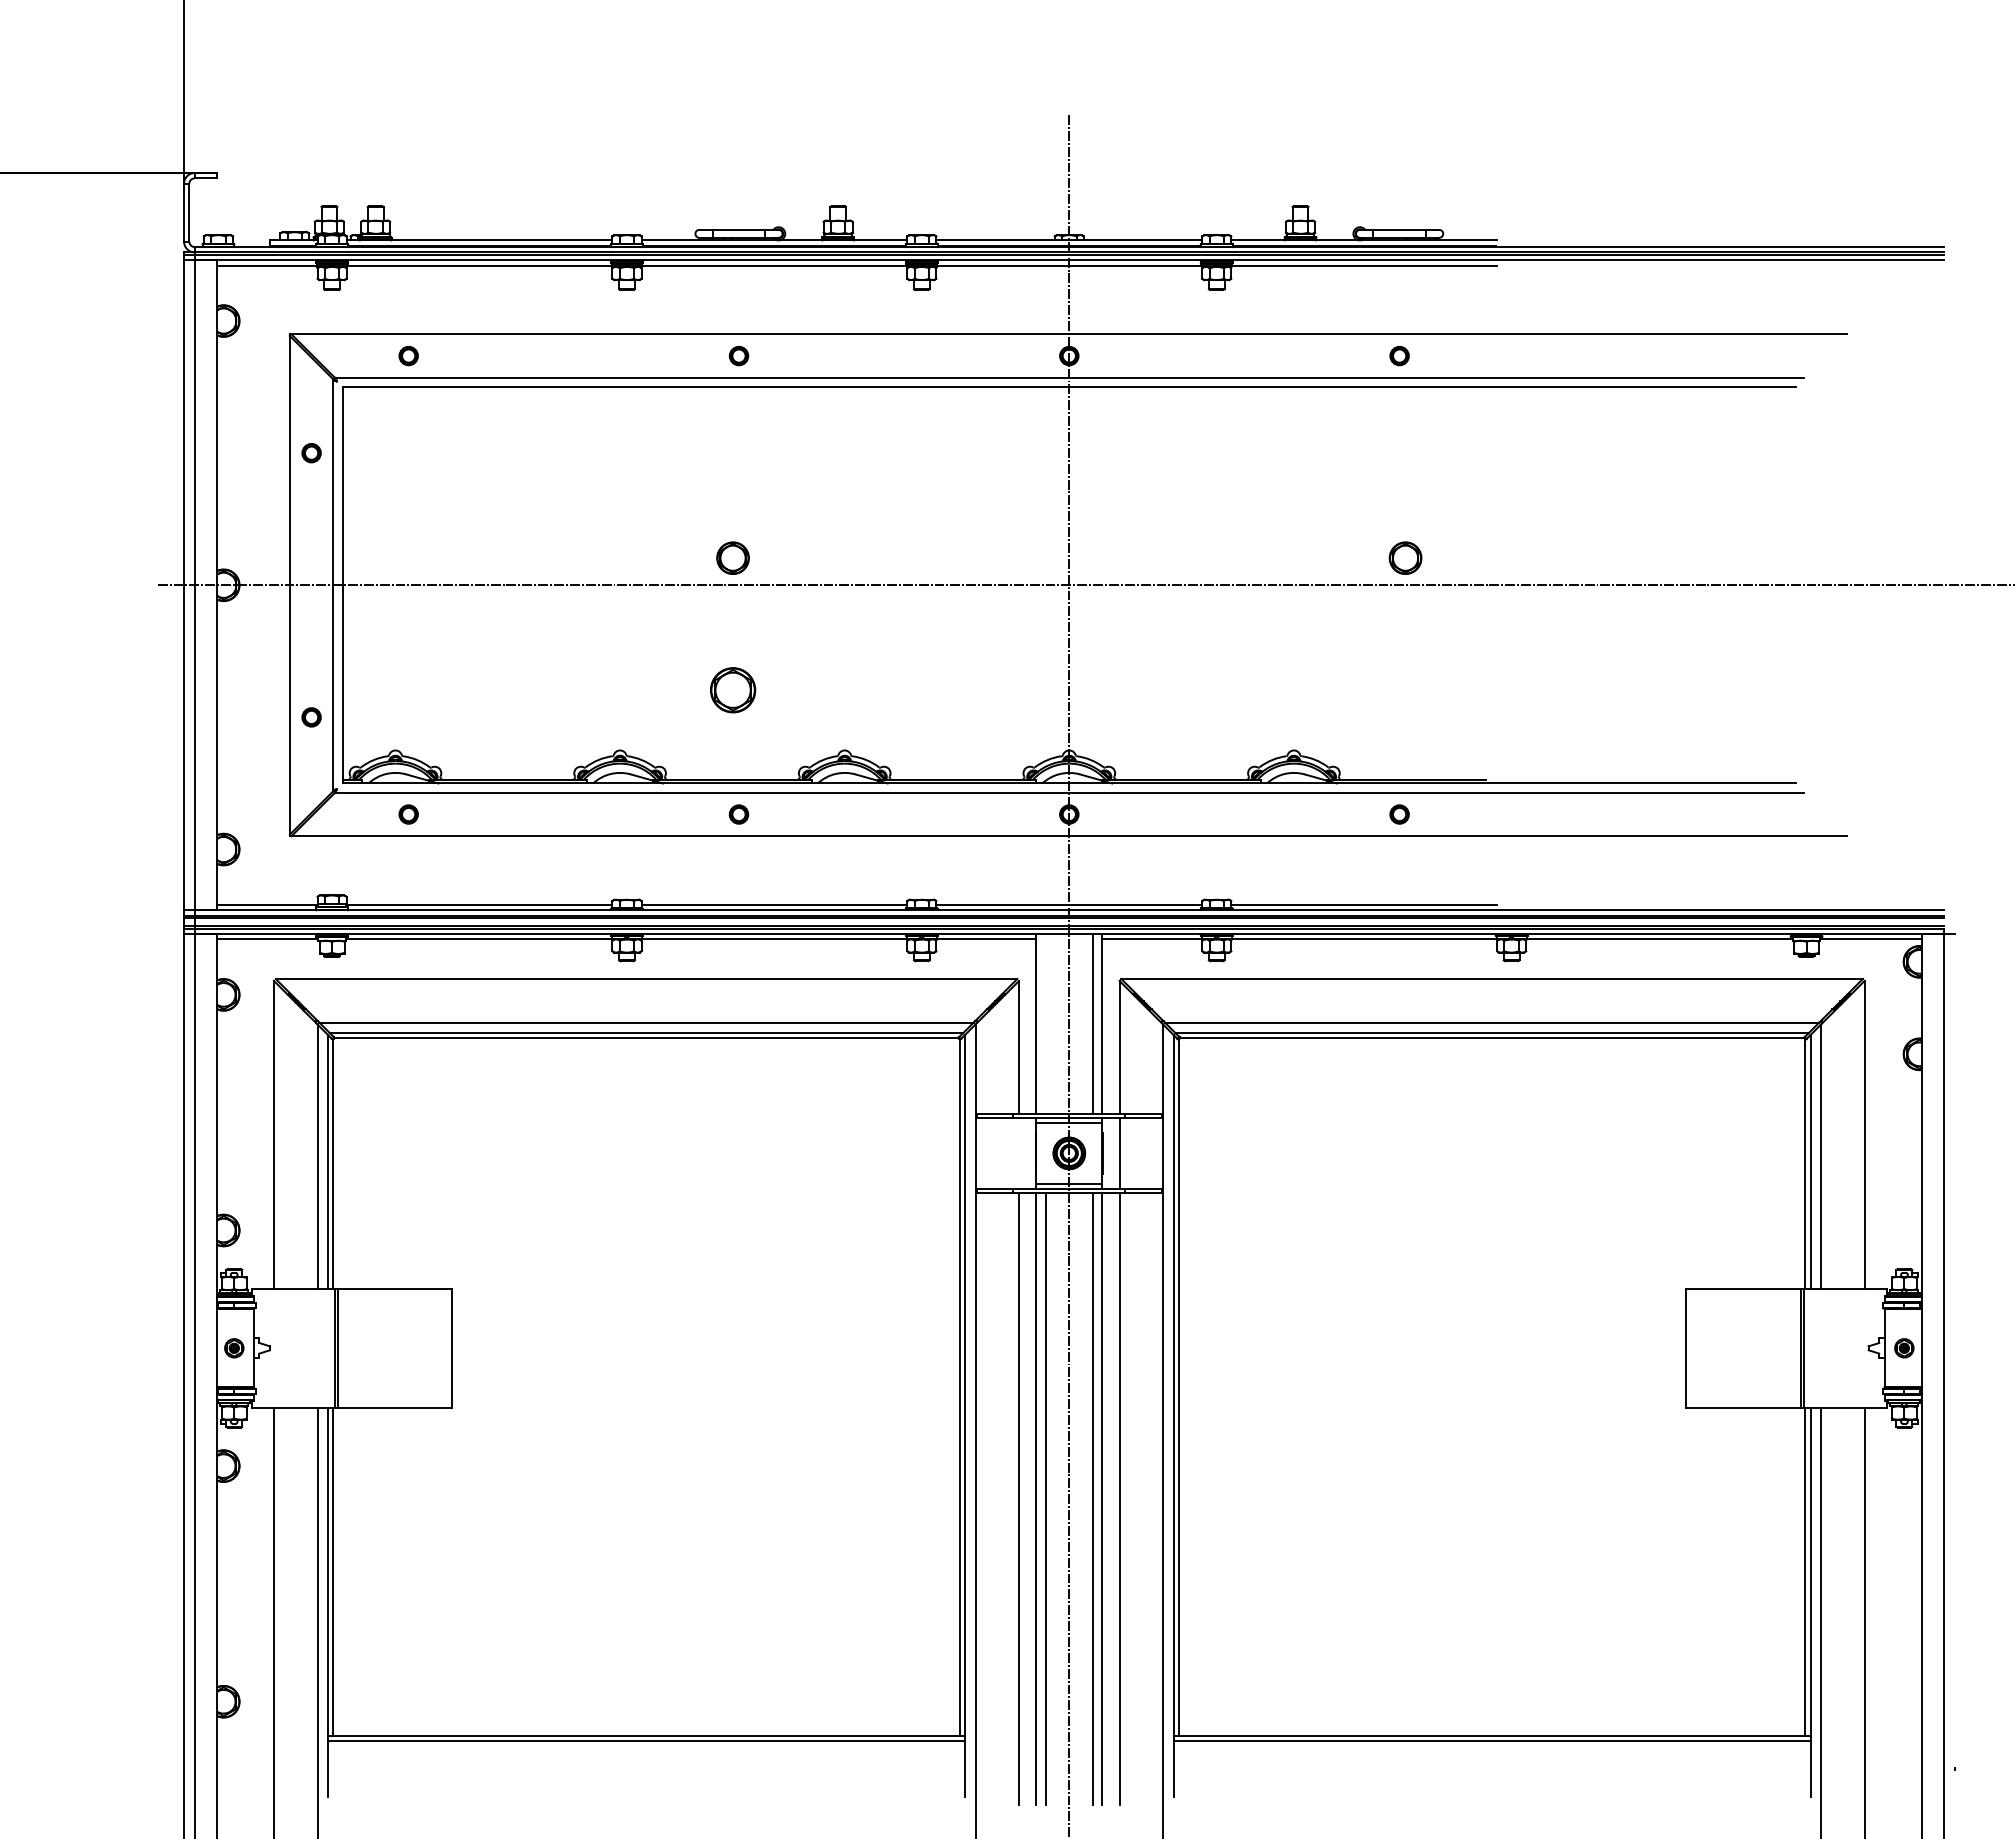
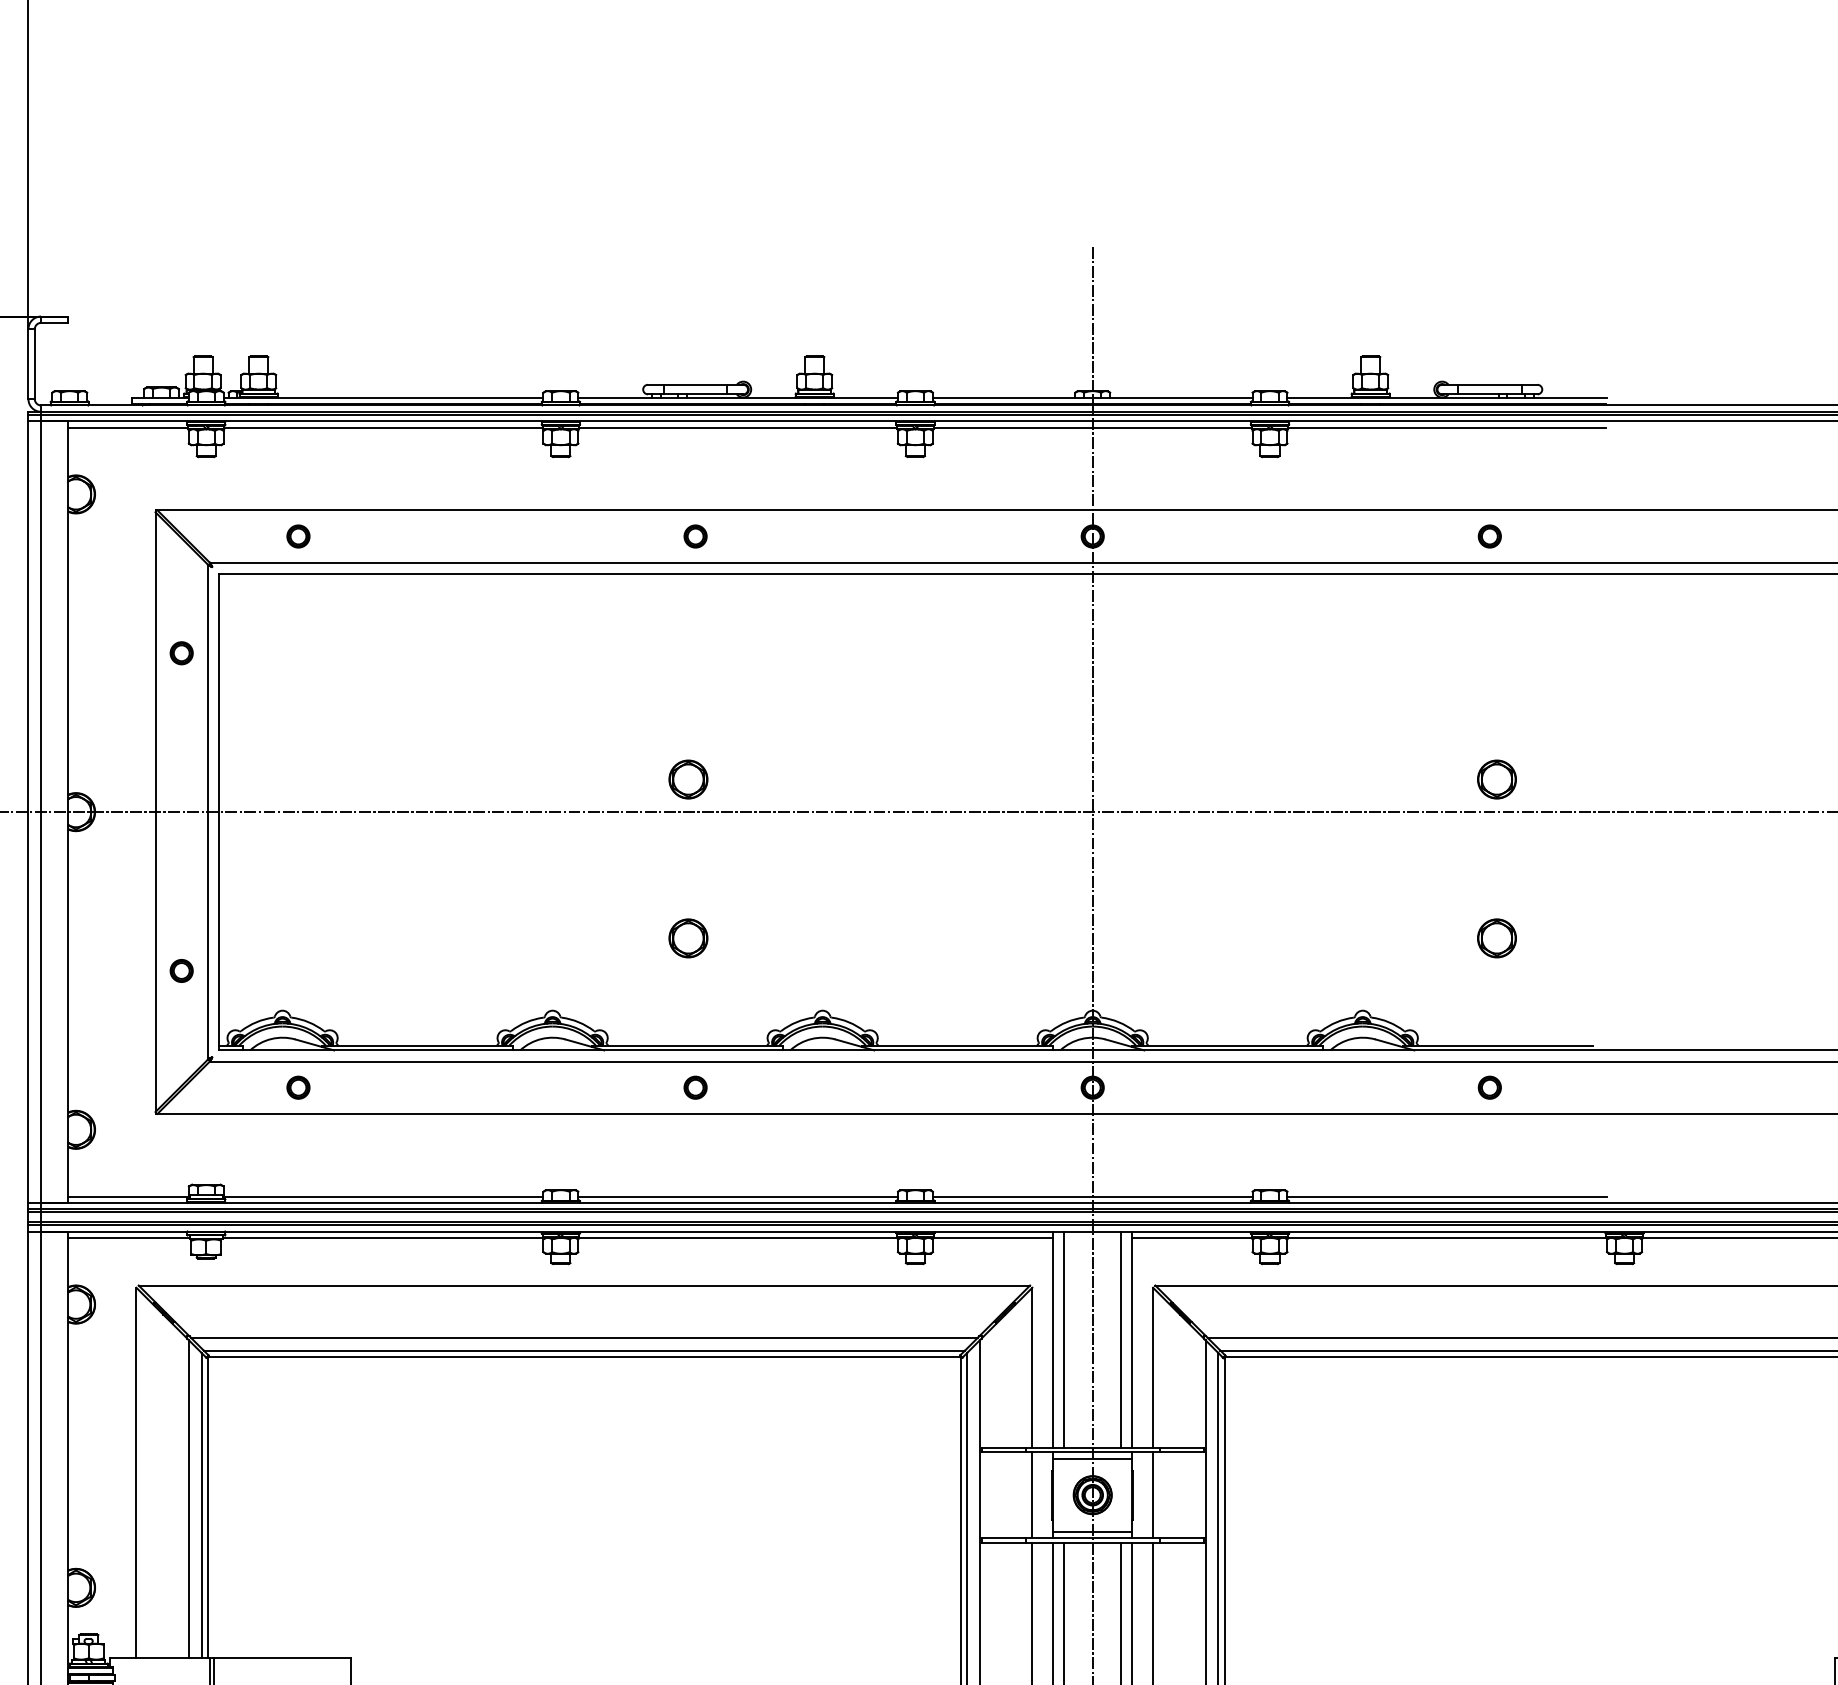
part: (732, 690) -> (687, 938), size x0.71
part: (1405, 690) -> (1496, 938), added
line: (1045, 1023) -> (1064, 1338), added
line: (1019, 1153) -> (1032, 1495), added

